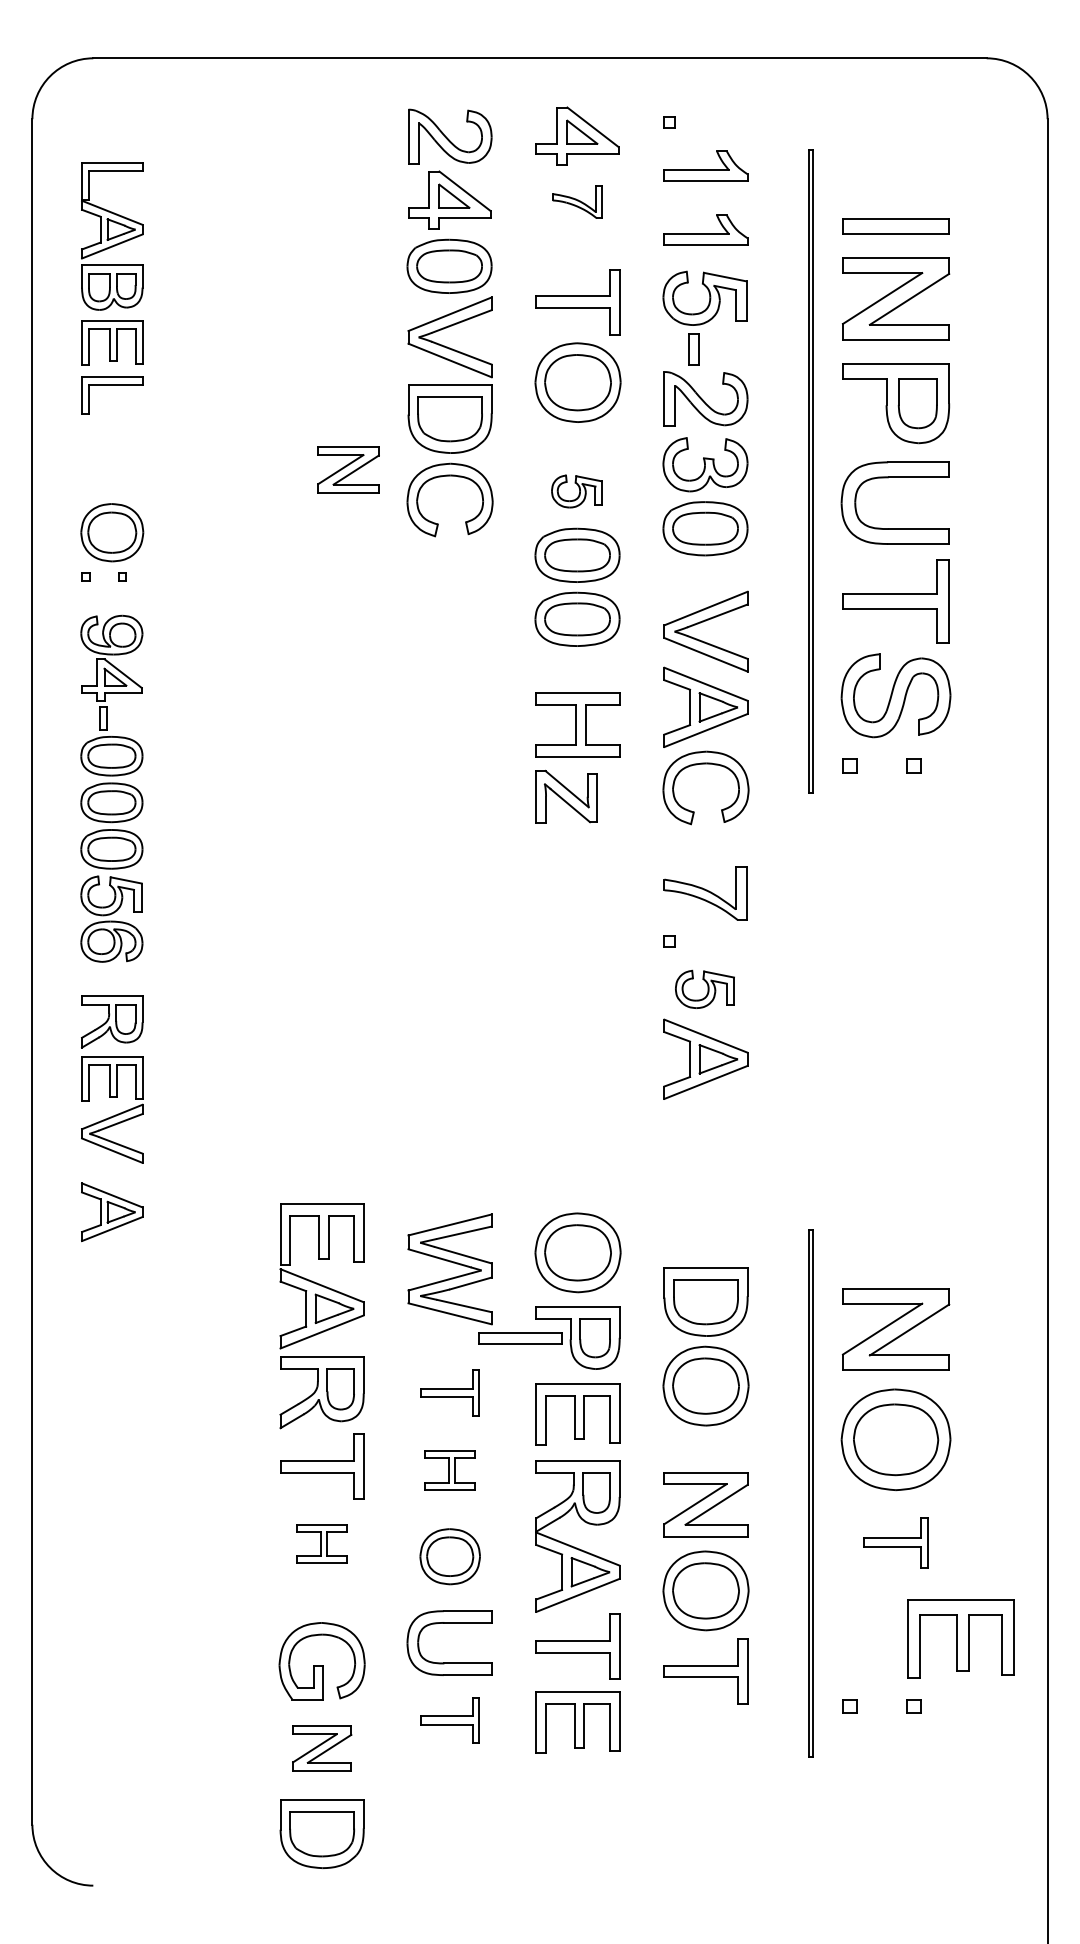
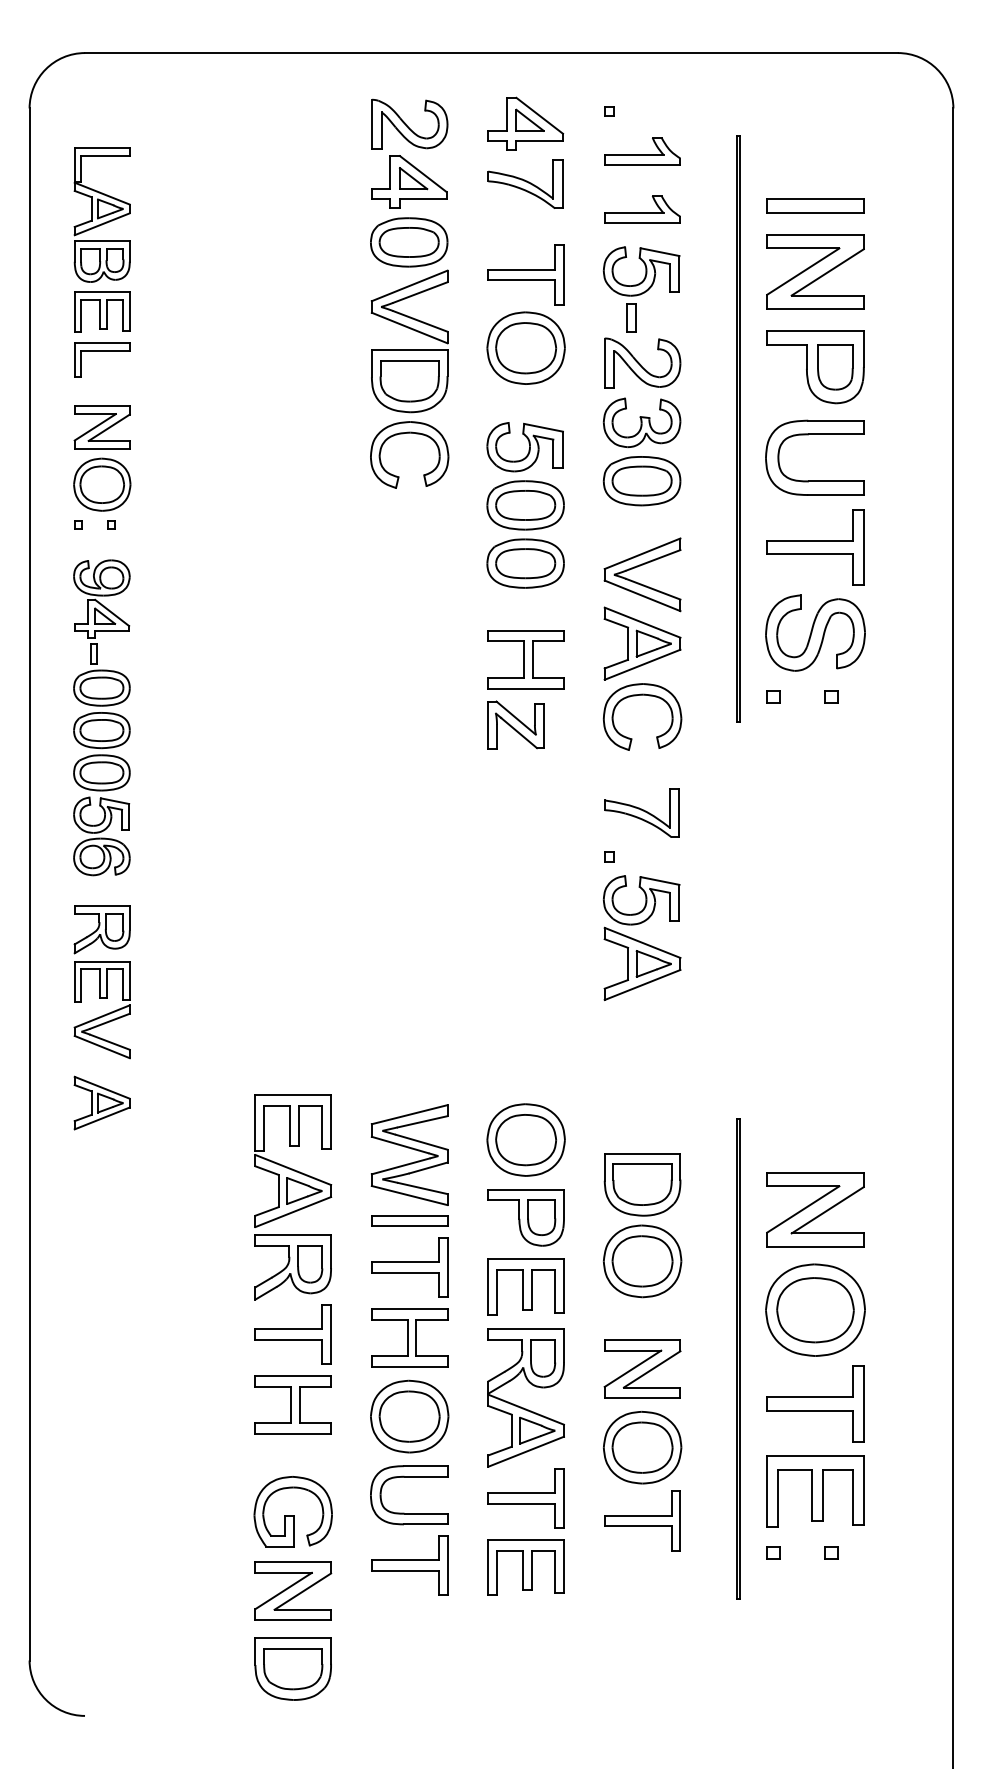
part: (577, 201) -> (525, 183), size x1.67
part: (347, 469) -> (101, 427), moved
part: (576, 491) -> (524, 447), size x1.67
part: (704, 989) -> (641, 900), size x1.43
part: (520, 1337) -> (409, 1220), moved
part: (449, 1392) -> (409, 1267), size x1.43
part: (449, 1469) -> (409, 1337), size x1.67
part: (896, 1542) -> (815, 1403), size x1.67
part: (321, 1543) -> (292, 1404), size x1.67
part: (449, 1556) -> (409, 1416), size x1.43
part: (960, 1639) -> (815, 1491), moved
part: (449, 1720) -> (409, 1565), size x1.43
part: (322, 1747) -> (293, 1590), size x1.43

